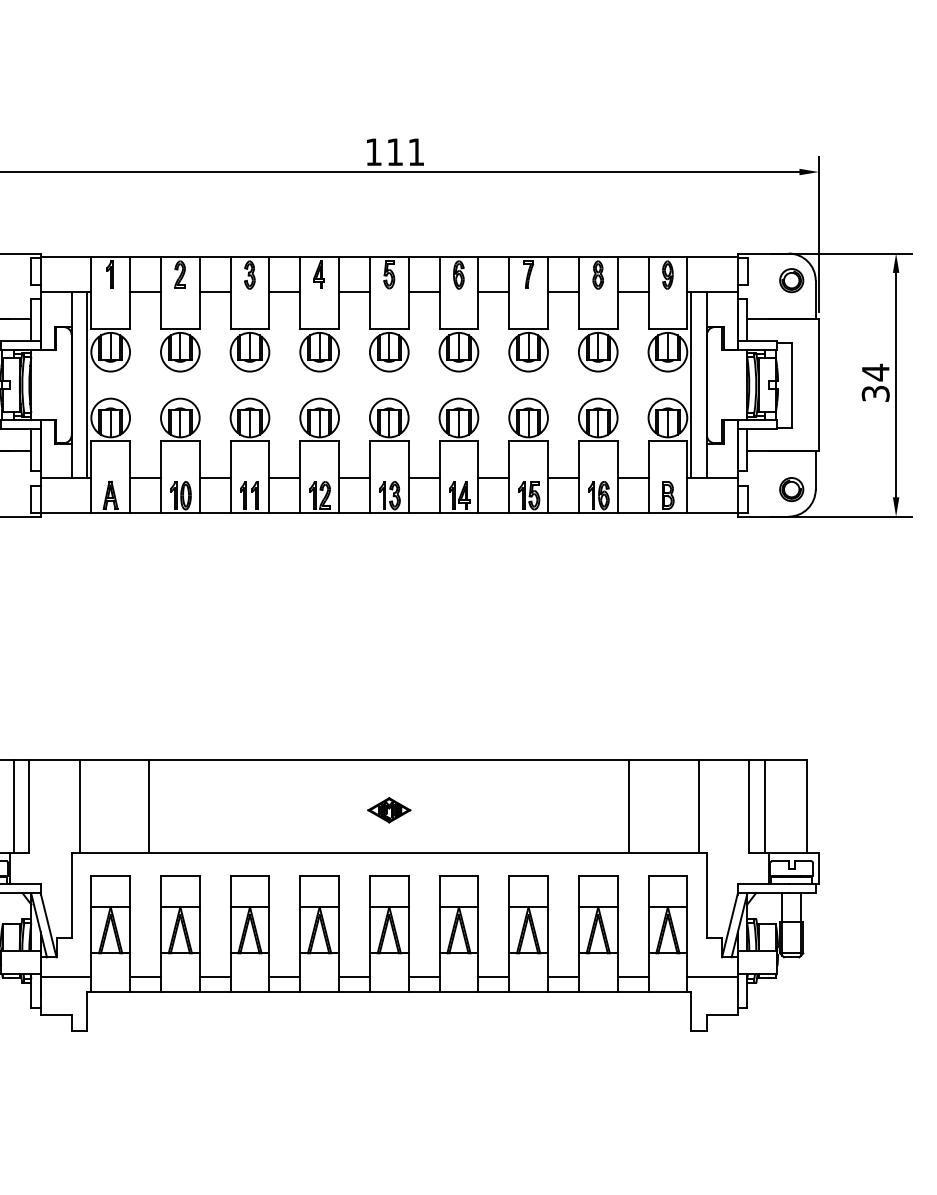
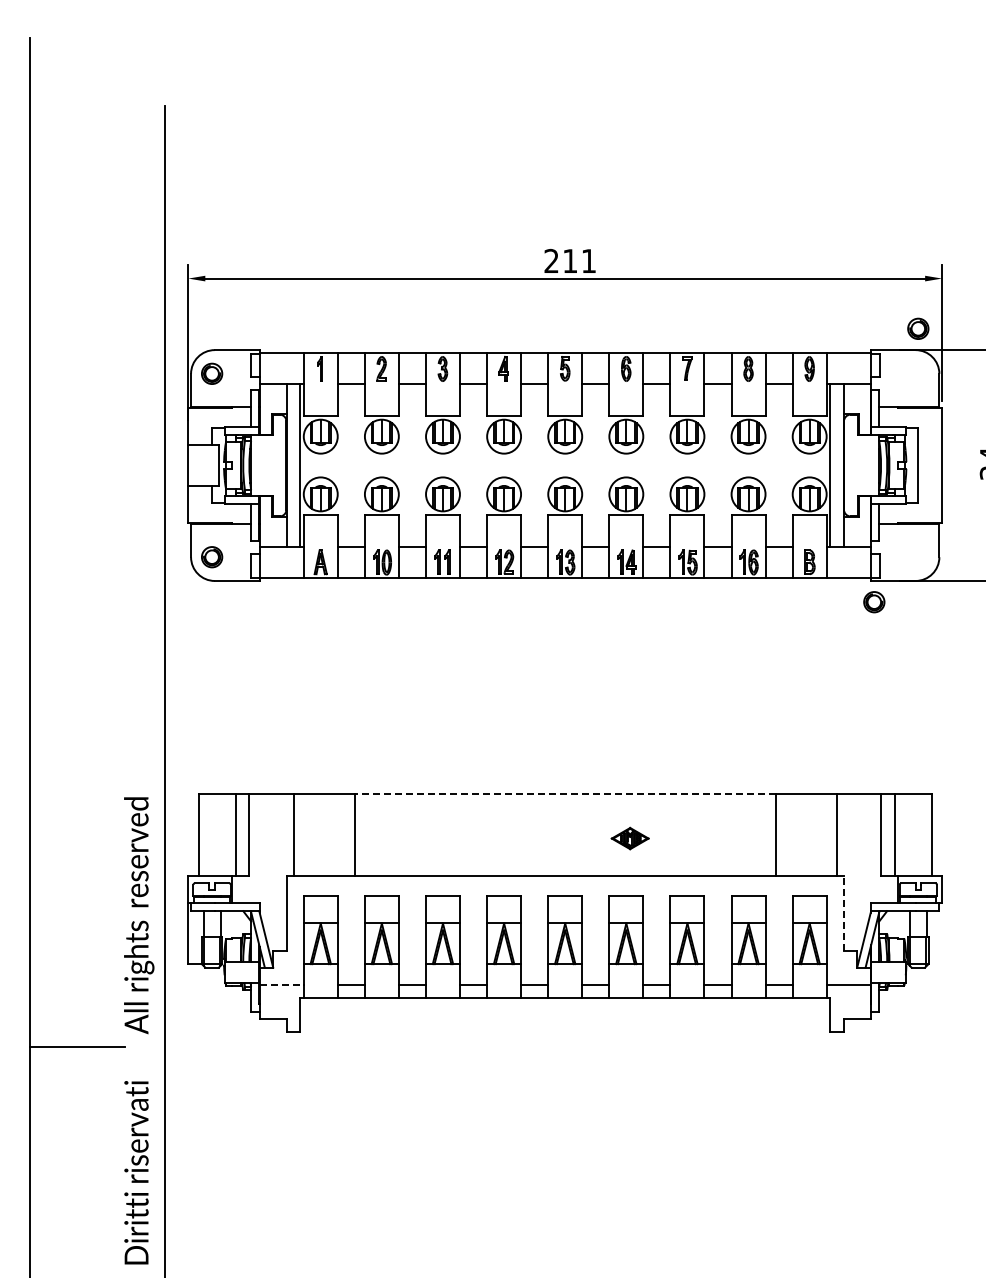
text: (373, 151) -> (551, 260), 111 -> 211
part: (791, 280) -> (918, 328), moved
part: (791, 489) -> (874, 602), moved
line: (389, 760) -> (565, 794), solid -> dashed
part: (388, 810) -> (629, 838), moved
line: (706, 894) -> (843, 912), solid -> dashed
line: (67, 976) -> (282, 984), solid -> dashed

